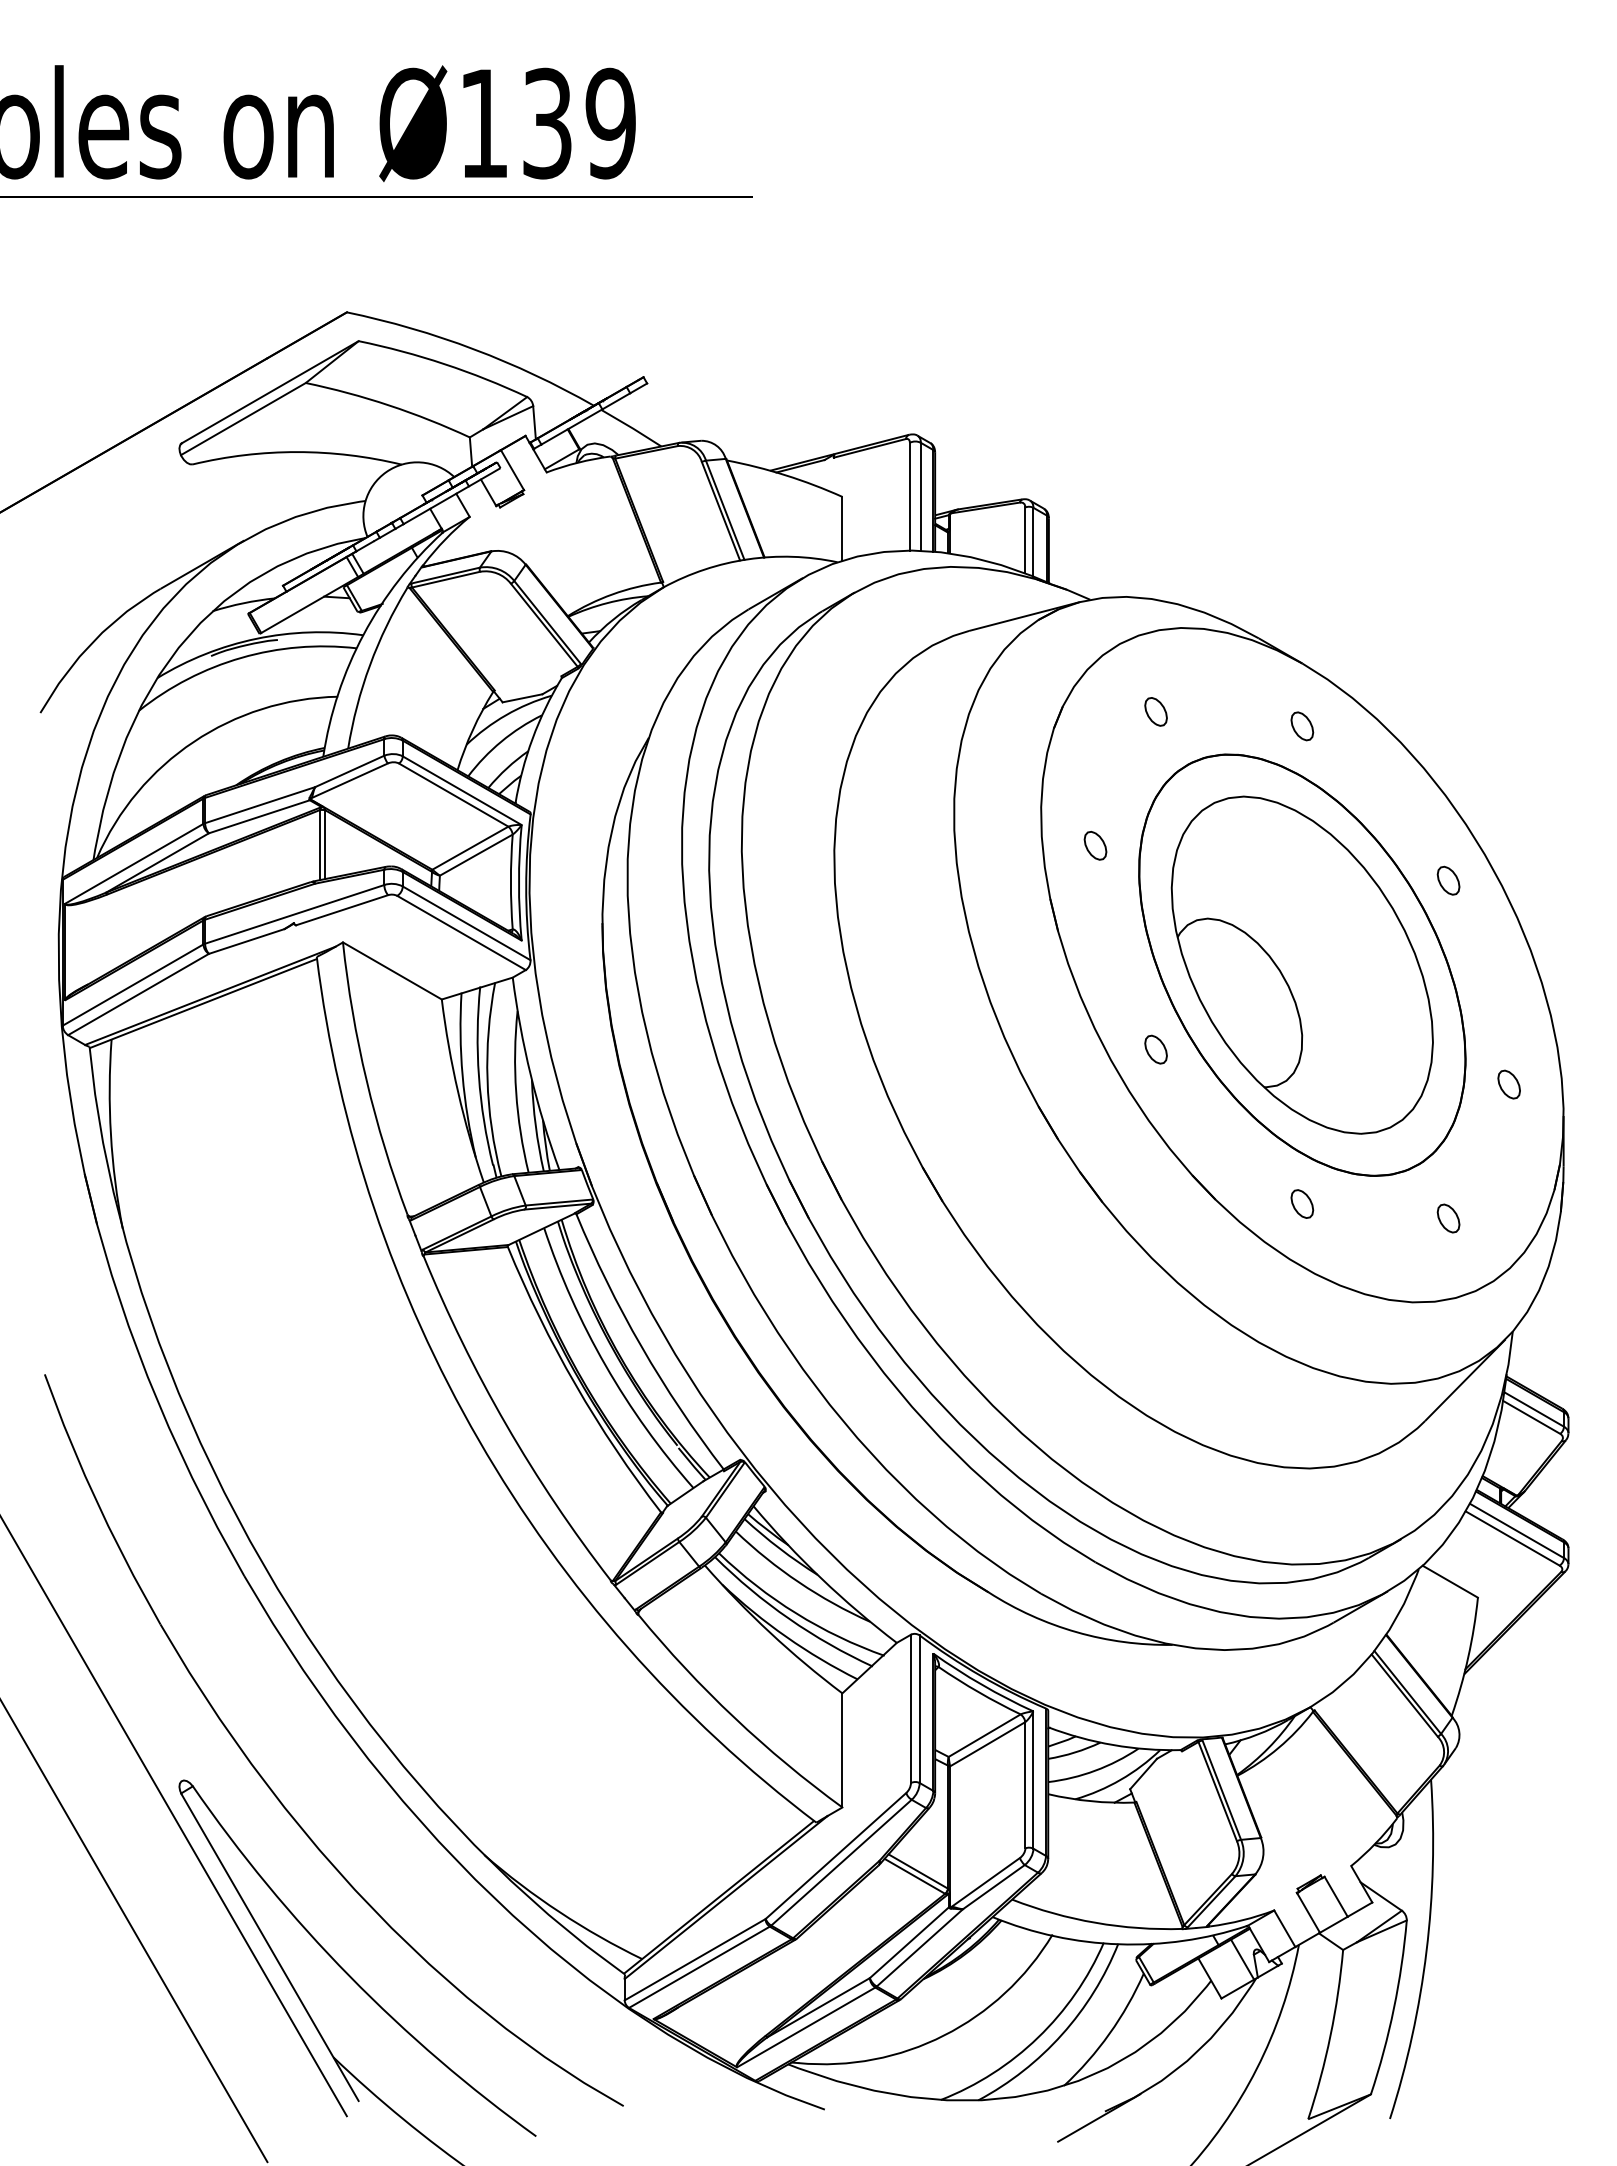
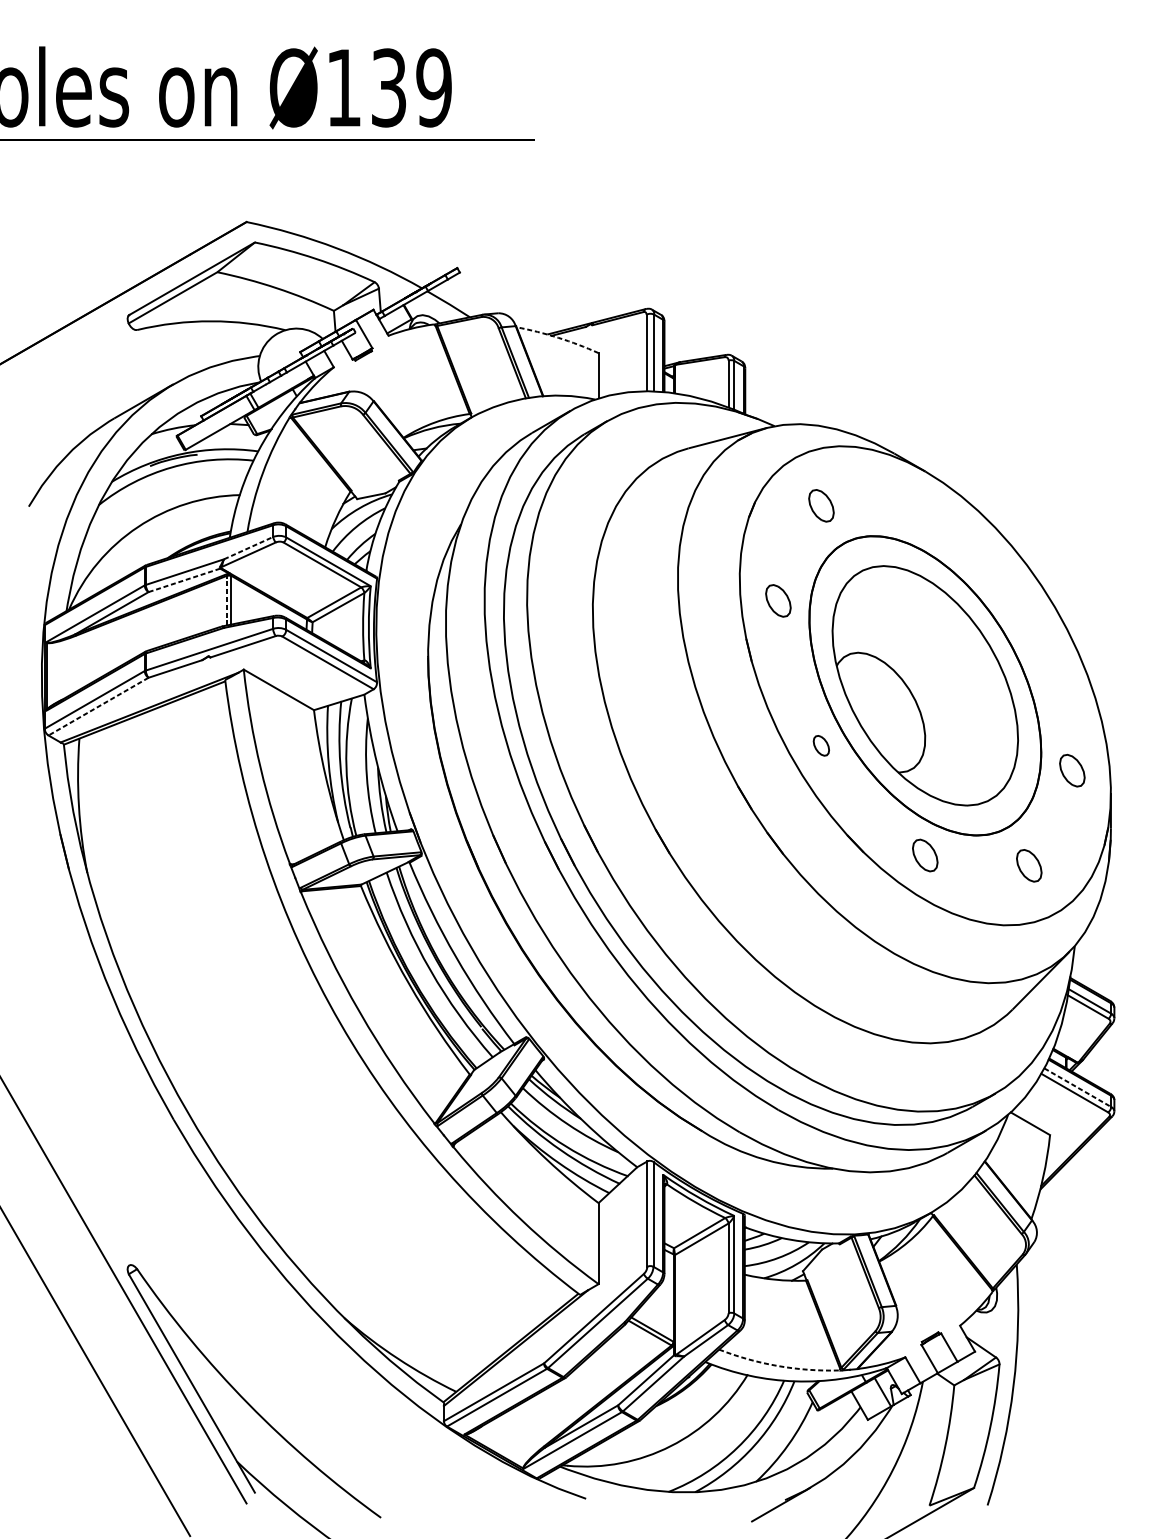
arc: (785, 475) -> (558, 337), solid -> dashed
part: (1155, 711) -> (821, 505), size x1.6
part: (1302, 726) -> (925, 516), removed
line: (349, 771) -> (248, 548), solid -> dashed
line: (258, 816) -> (183, 580), solid -> dashed
line: (319, 845) -> (227, 600), solid -> dashed
part: (1095, 845) -> (778, 600), size x1.6
part: (1448, 880) -> (1029, 625), removed
line: (138, 994) -> (98, 706), solid -> dashed
part: (1508, 1084) -> (1071, 770), size x1.6
part: (1302, 1203) -> (925, 855), size x1.6
part: (1448, 1218) -> (1029, 865), size x1.6
line: (1517, 1531) -> (1078, 1088), solid -> dashed
part: (272, 1789) -> (193, 1271), removed
arc: (1095, 1922) -> (778, 1365), solid -> dashed

